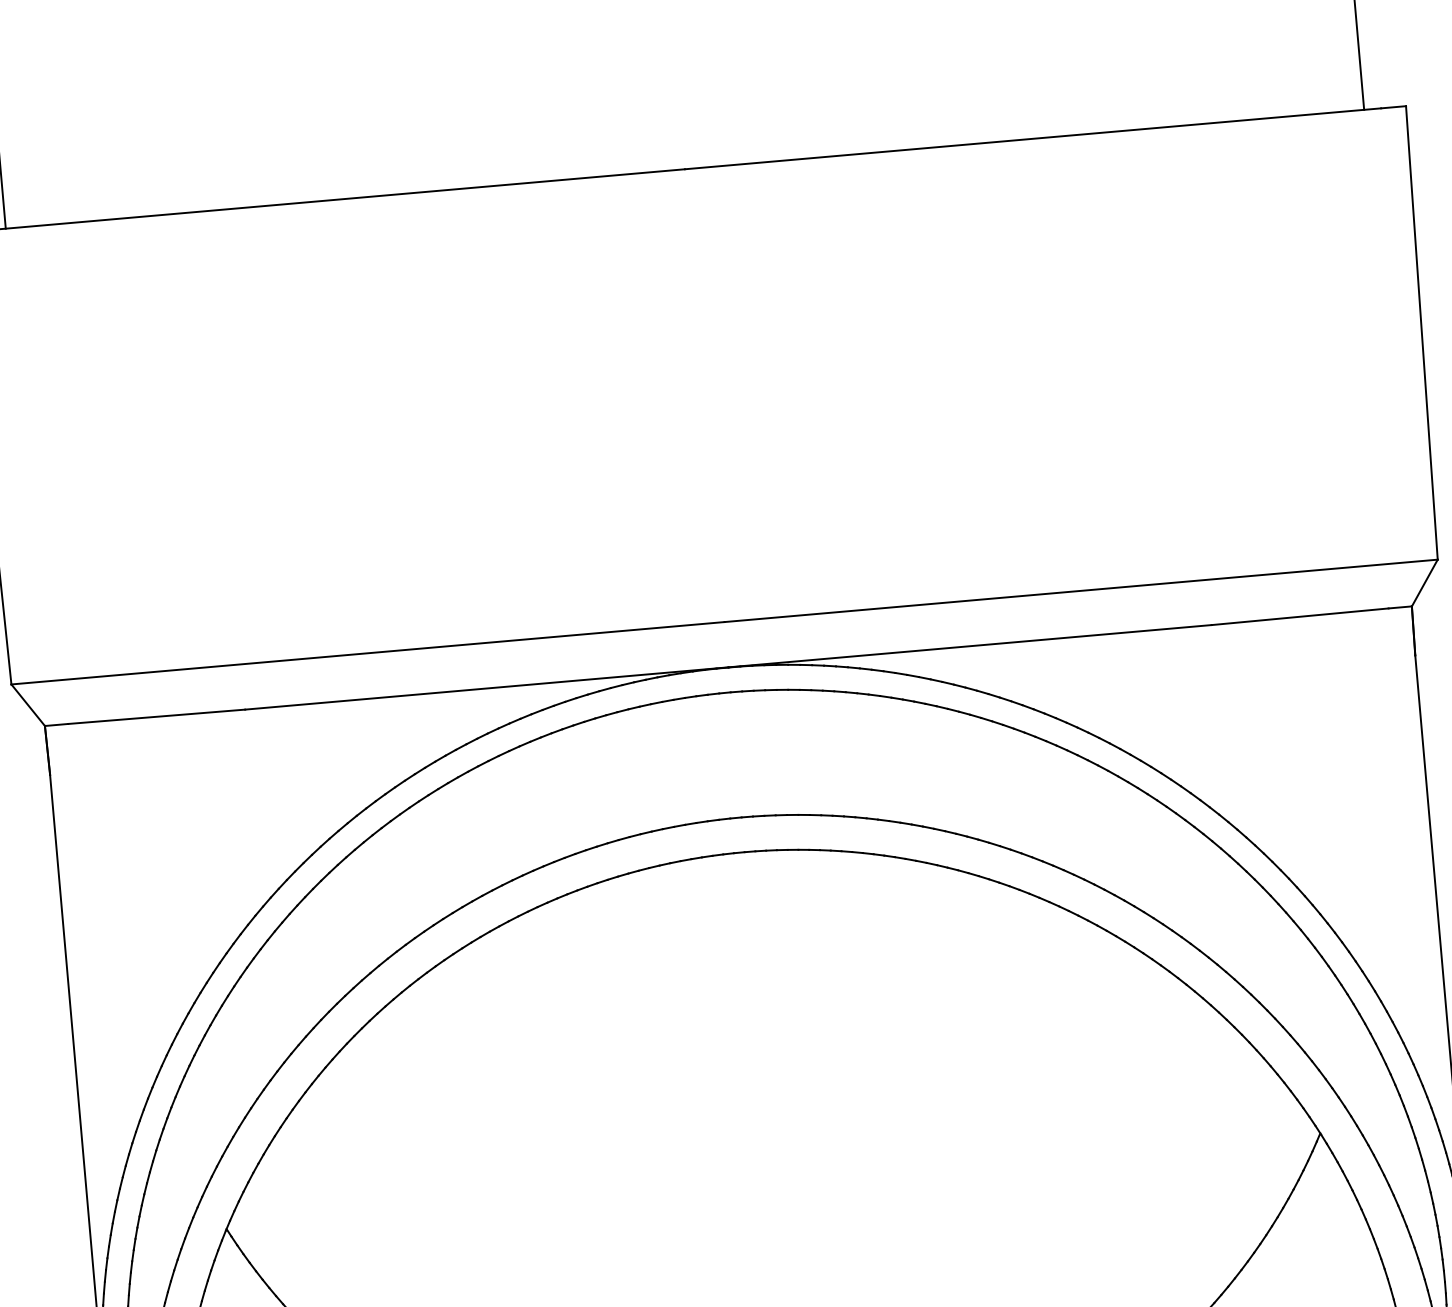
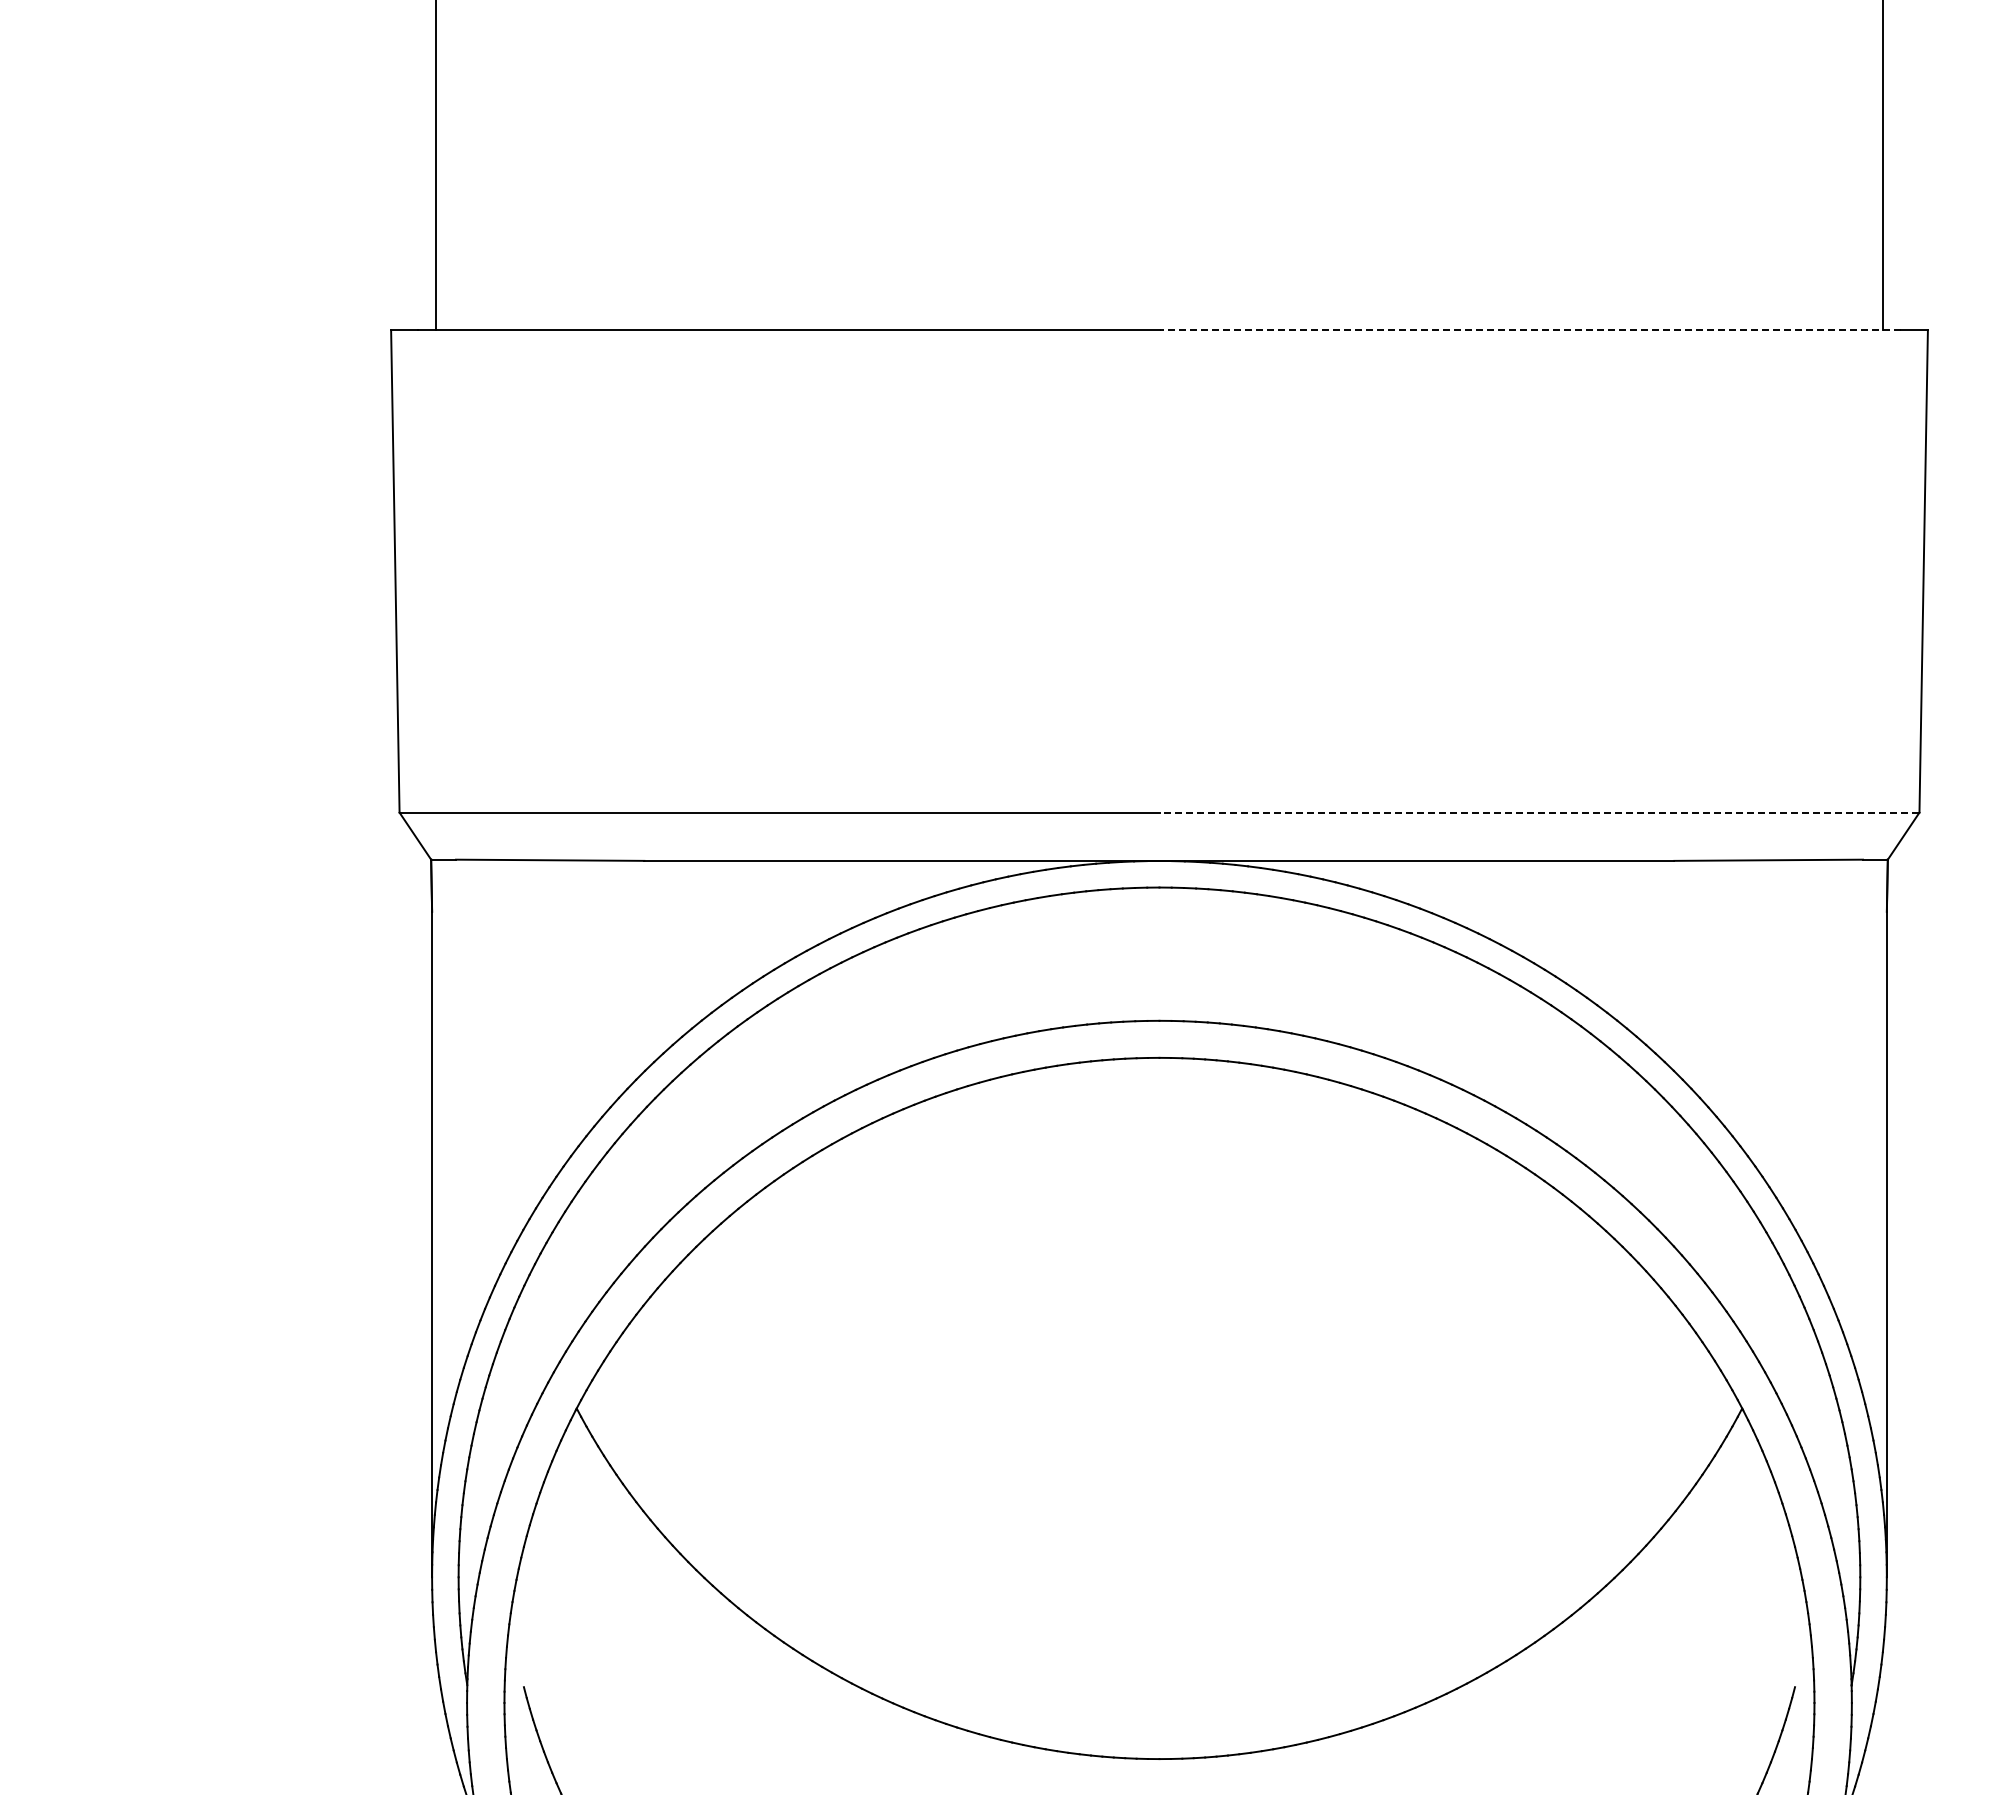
line: (1033, 139) -> (1530, 330), solid -> dashed
line: (1081, 590) -> (1539, 812), solid -> dashed

